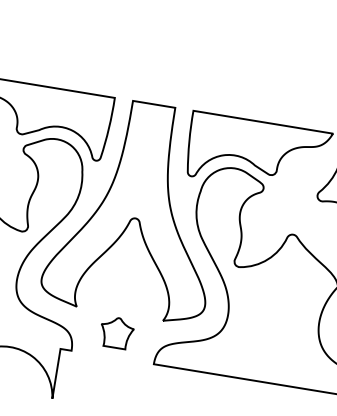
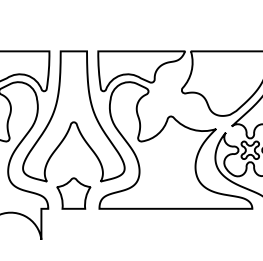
part: (116, 332) -> (73, 193), size x1.67

